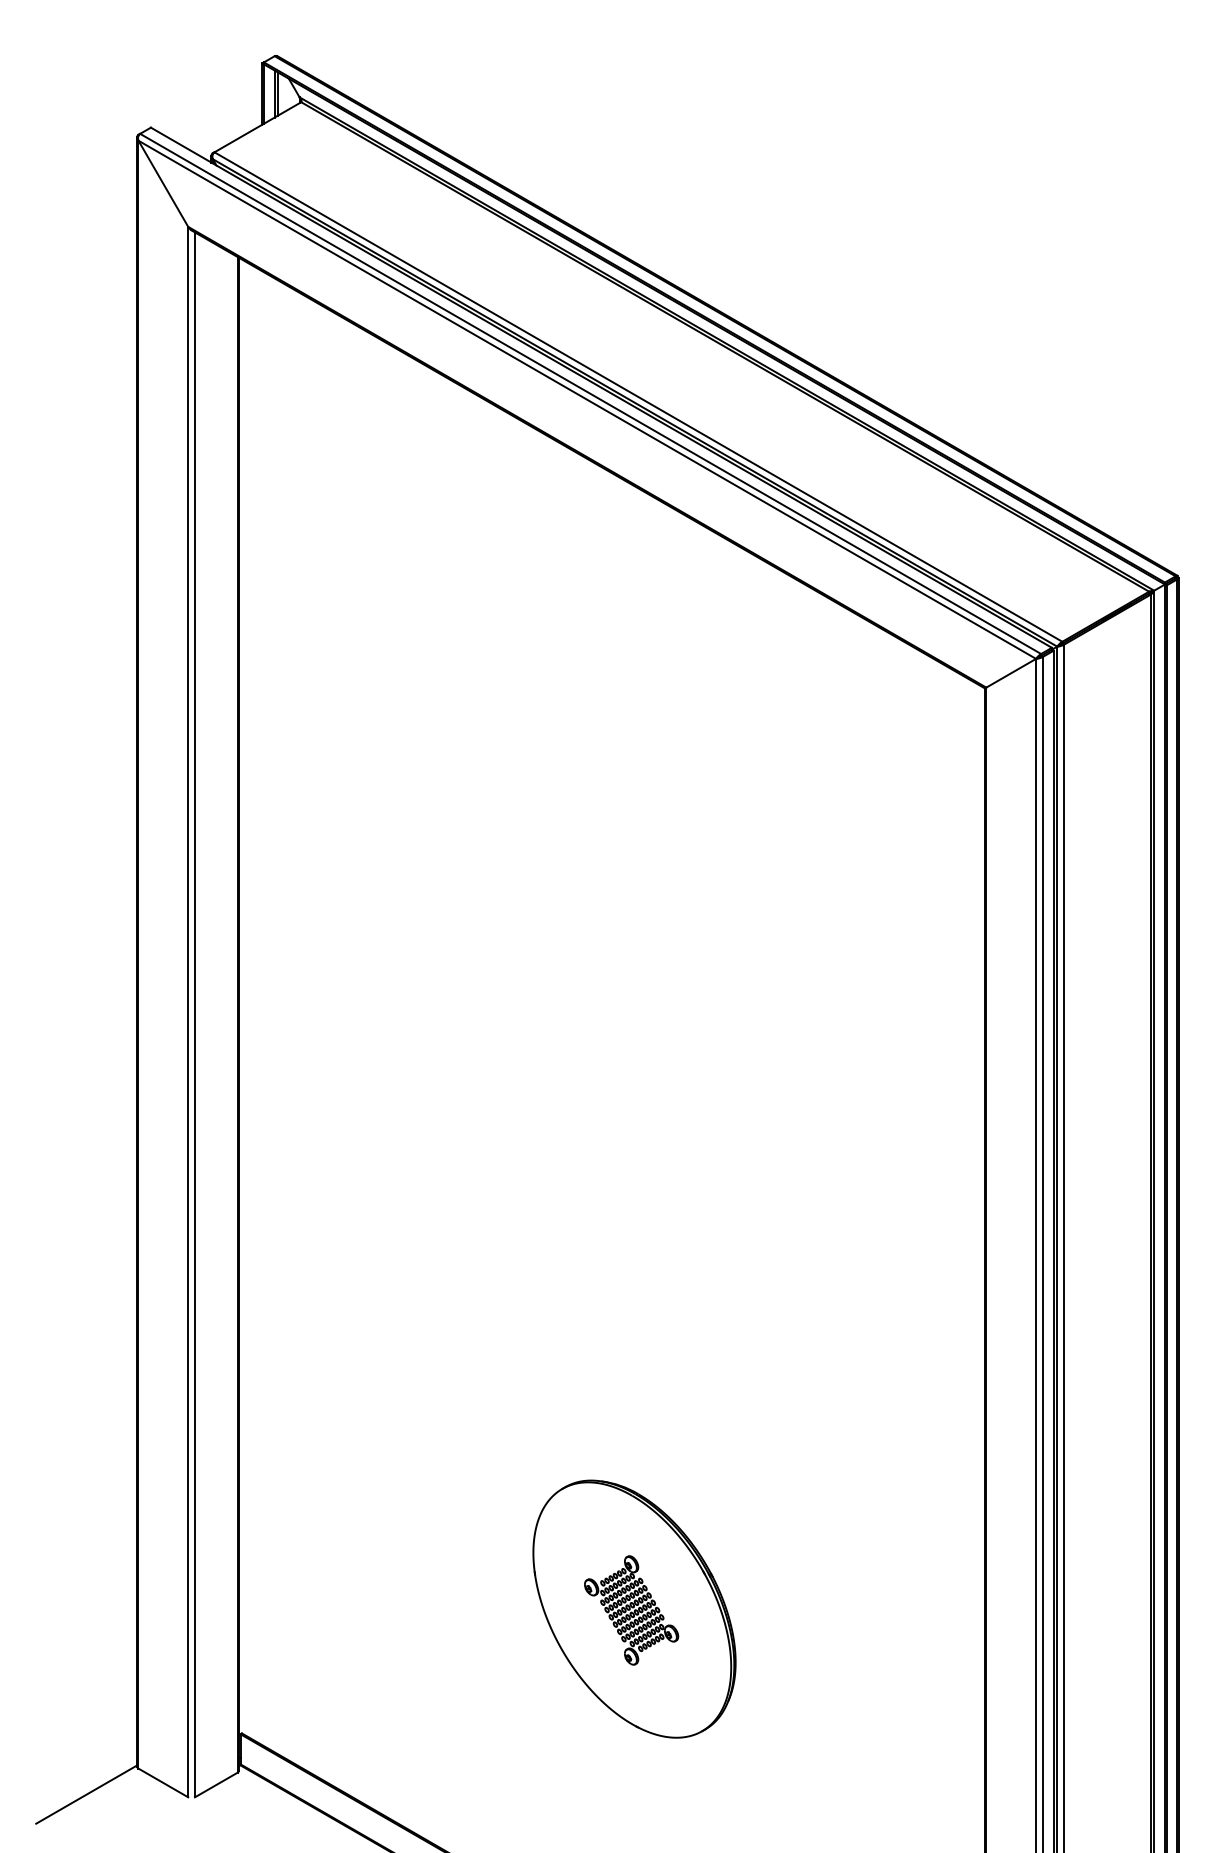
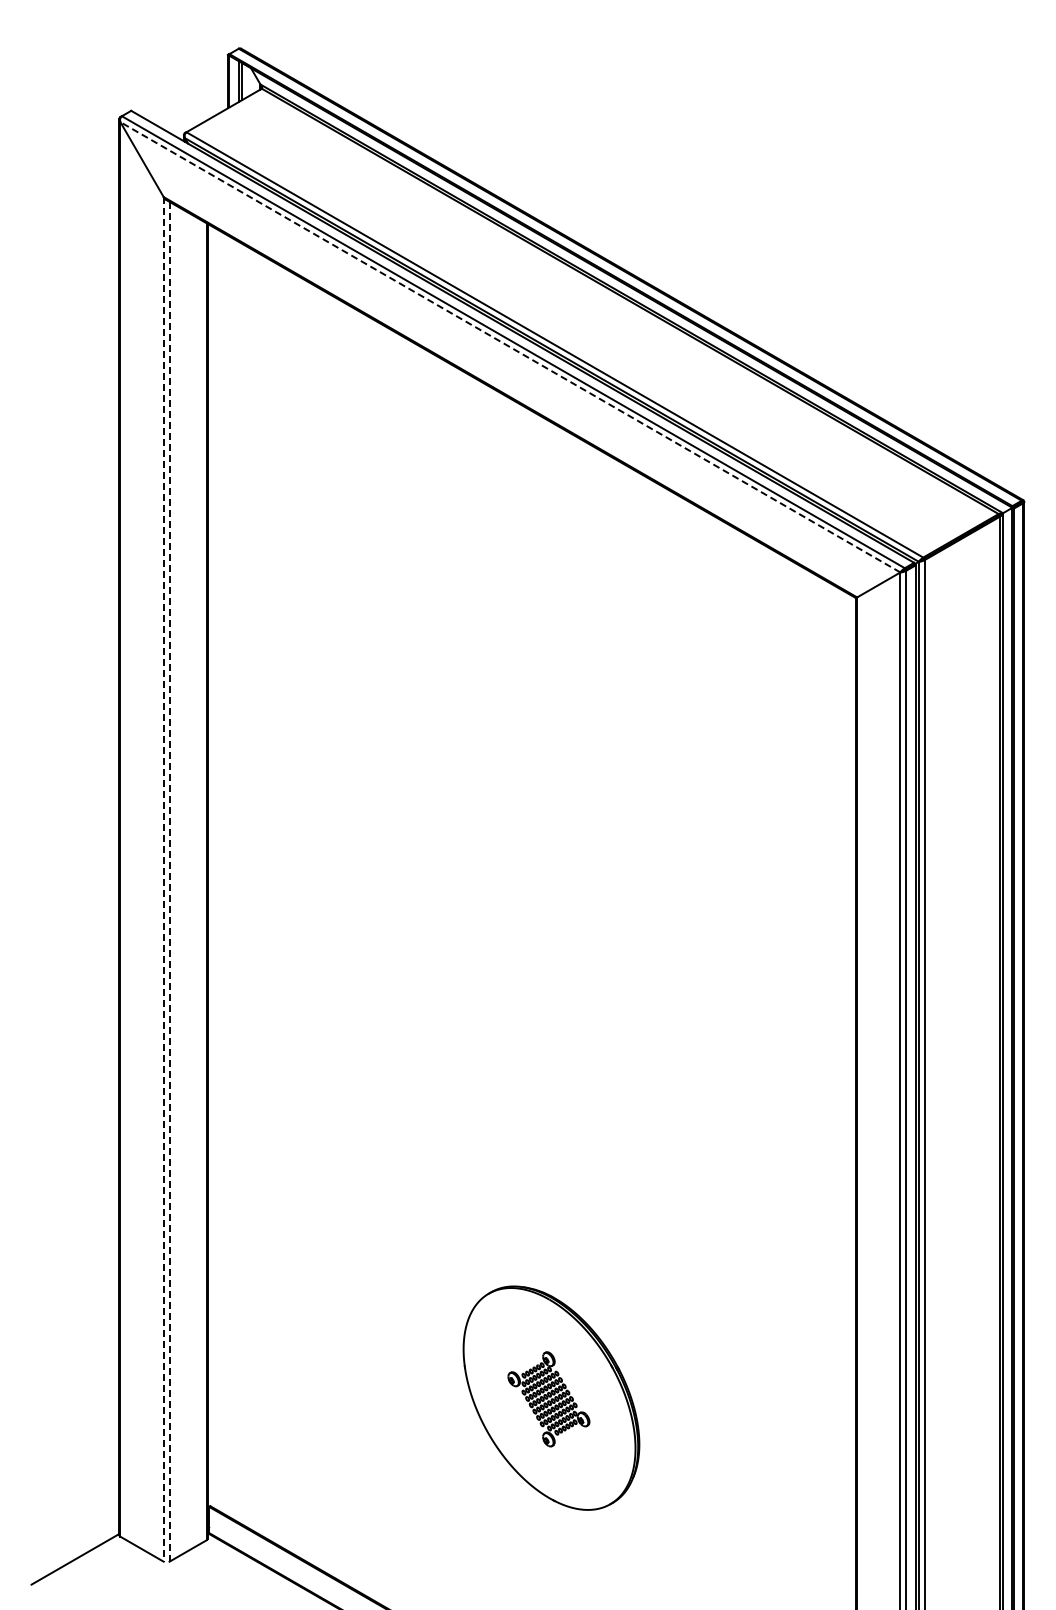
line: (587, 400) -> (510, 347), solid -> dashed
line: (188, 1012) -> (163, 879), solid -> dashed
line: (194, 1014) -> (169, 881), solid -> dashed

